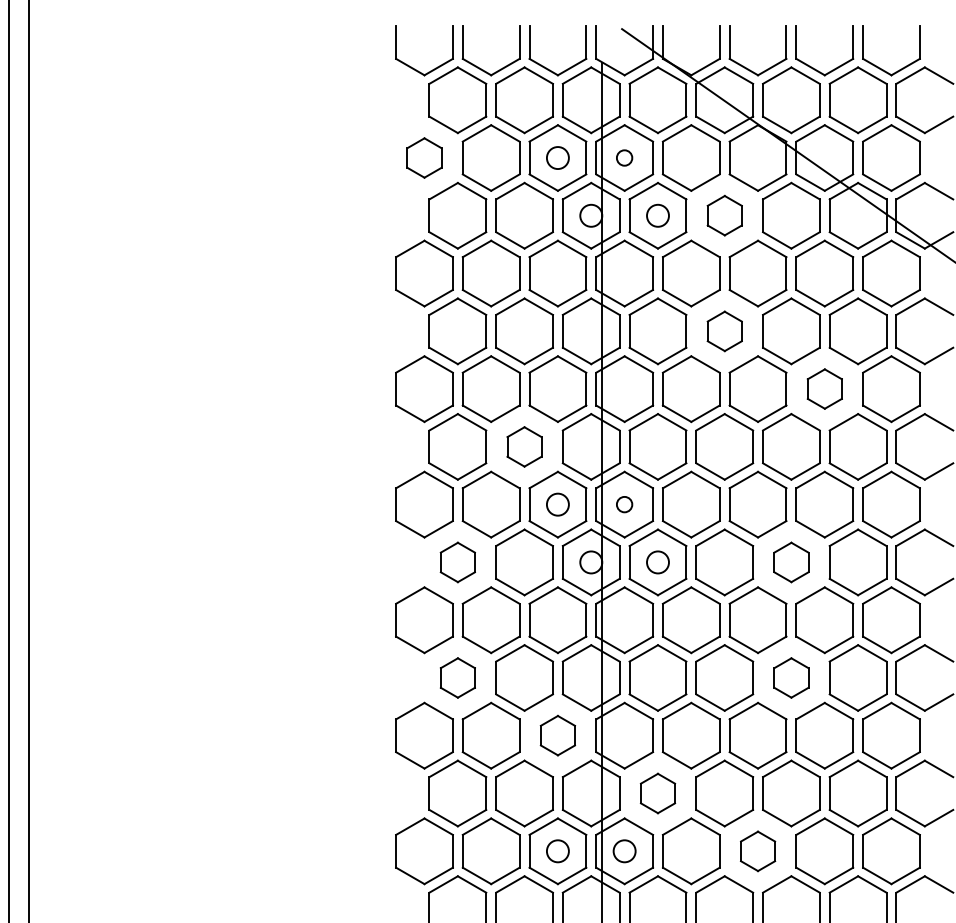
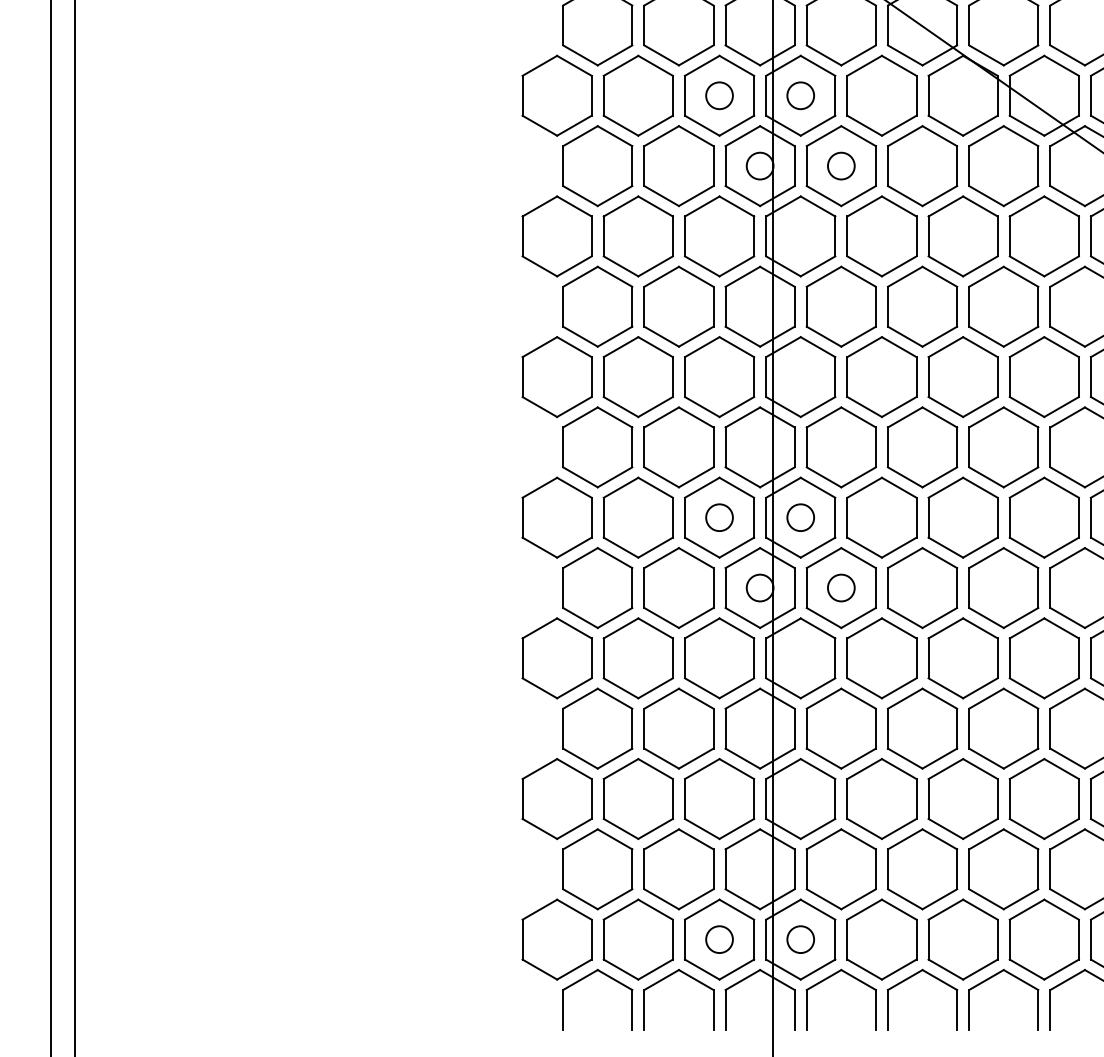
part: (424, 157) -> (557, 95), size x1.67
circle: (624, 157) -> (800, 95), size x1.43
part: (724, 215) -> (922, 165), size x1.67
part: (724, 331) -> (922, 306), size x1.67
part: (824, 388) -> (1044, 376), size x1.67
part: (524, 446) -> (678, 446), size x1.67
circle: (624, 504) -> (800, 517), size x1.43
part: (457, 562) -> (597, 588), size x1.67
part: (791, 562) -> (1003, 588), size x1.67
part: (457, 677) -> (597, 728), size x1.67
part: (791, 677) -> (1003, 728), size x1.67
part: (557, 735) -> (719, 798), size x1.67
part: (657, 793) -> (840, 869), size x1.67
part: (757, 851) -> (962, 939), size x1.67

